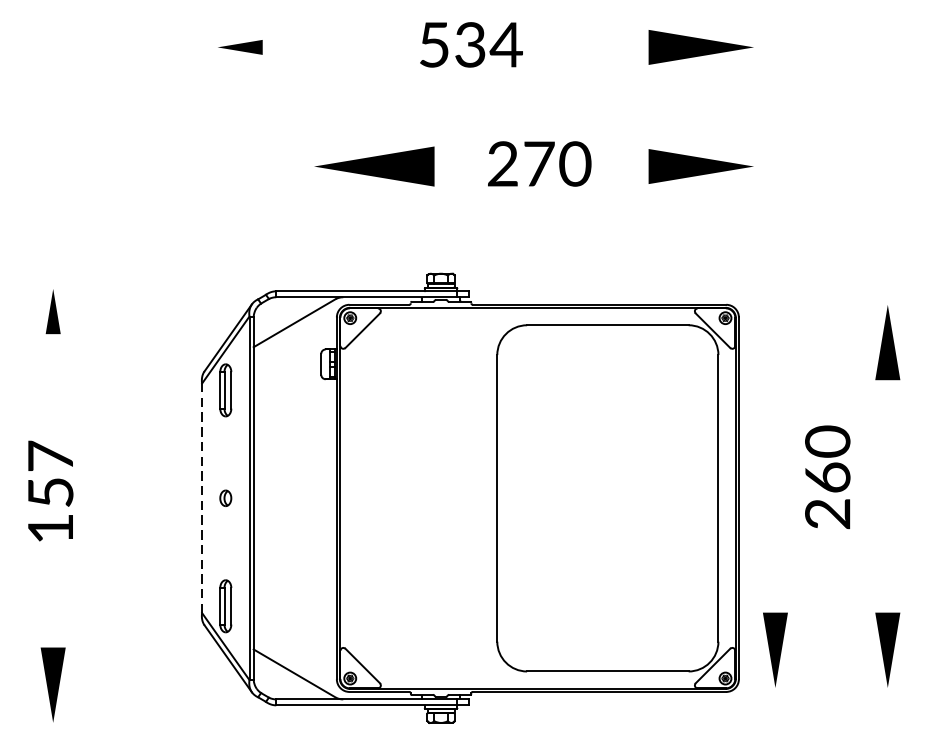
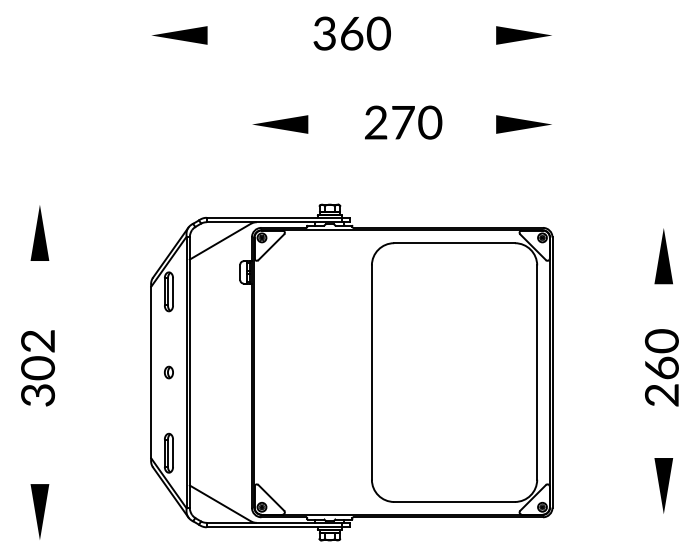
text: (471, 44) -> (352, 33), 534 -> 360
part: (239, 47) -> (179, 35), size x1.67
part: (700, 47) -> (523, 35), size x0.71
part: (375, 166) -> (280, 124), size x0.62
part: (700, 166) -> (523, 124), size x0.71
part: (52, 310) -> (39, 232), size x1.67
text: (827, 476) -> (661, 367), moved
text: (51, 491) -> (38, 367), 157 -> 302
line: (202, 498) -> (151, 372), dashed -> solid
part: (775, 649) -> (579, 485), removed

